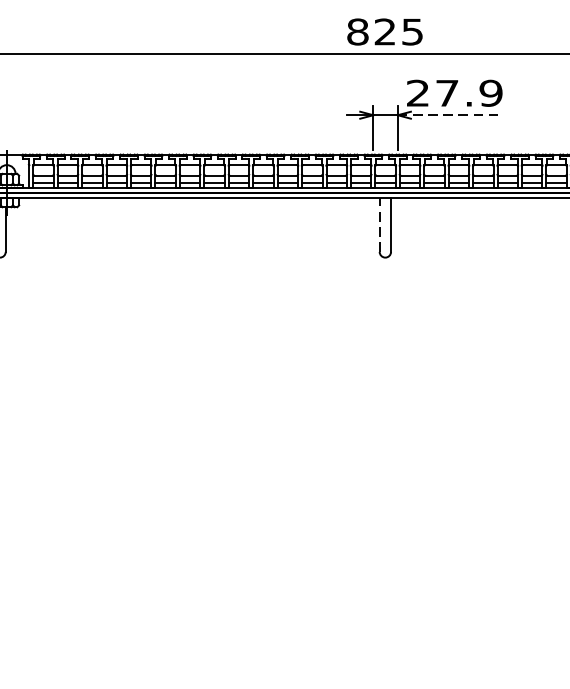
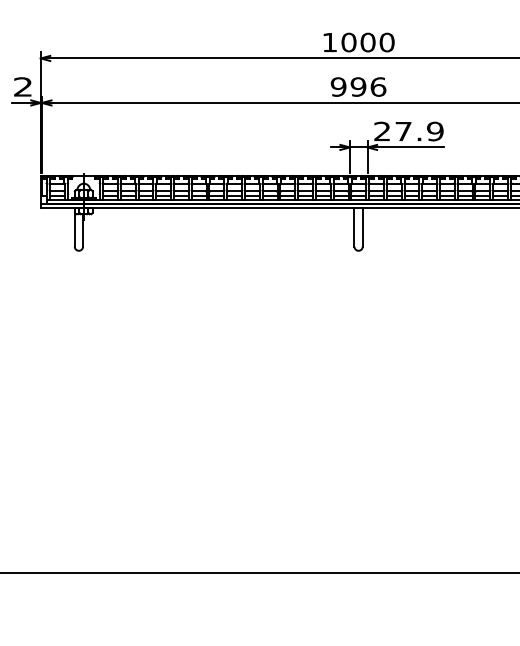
text: (385, 31) -> (358, 86), 825 -> 996
line: (451, 115) -> (406, 147), dashed -> solid
line: (379, 224) -> (354, 226), dashed -> solid

